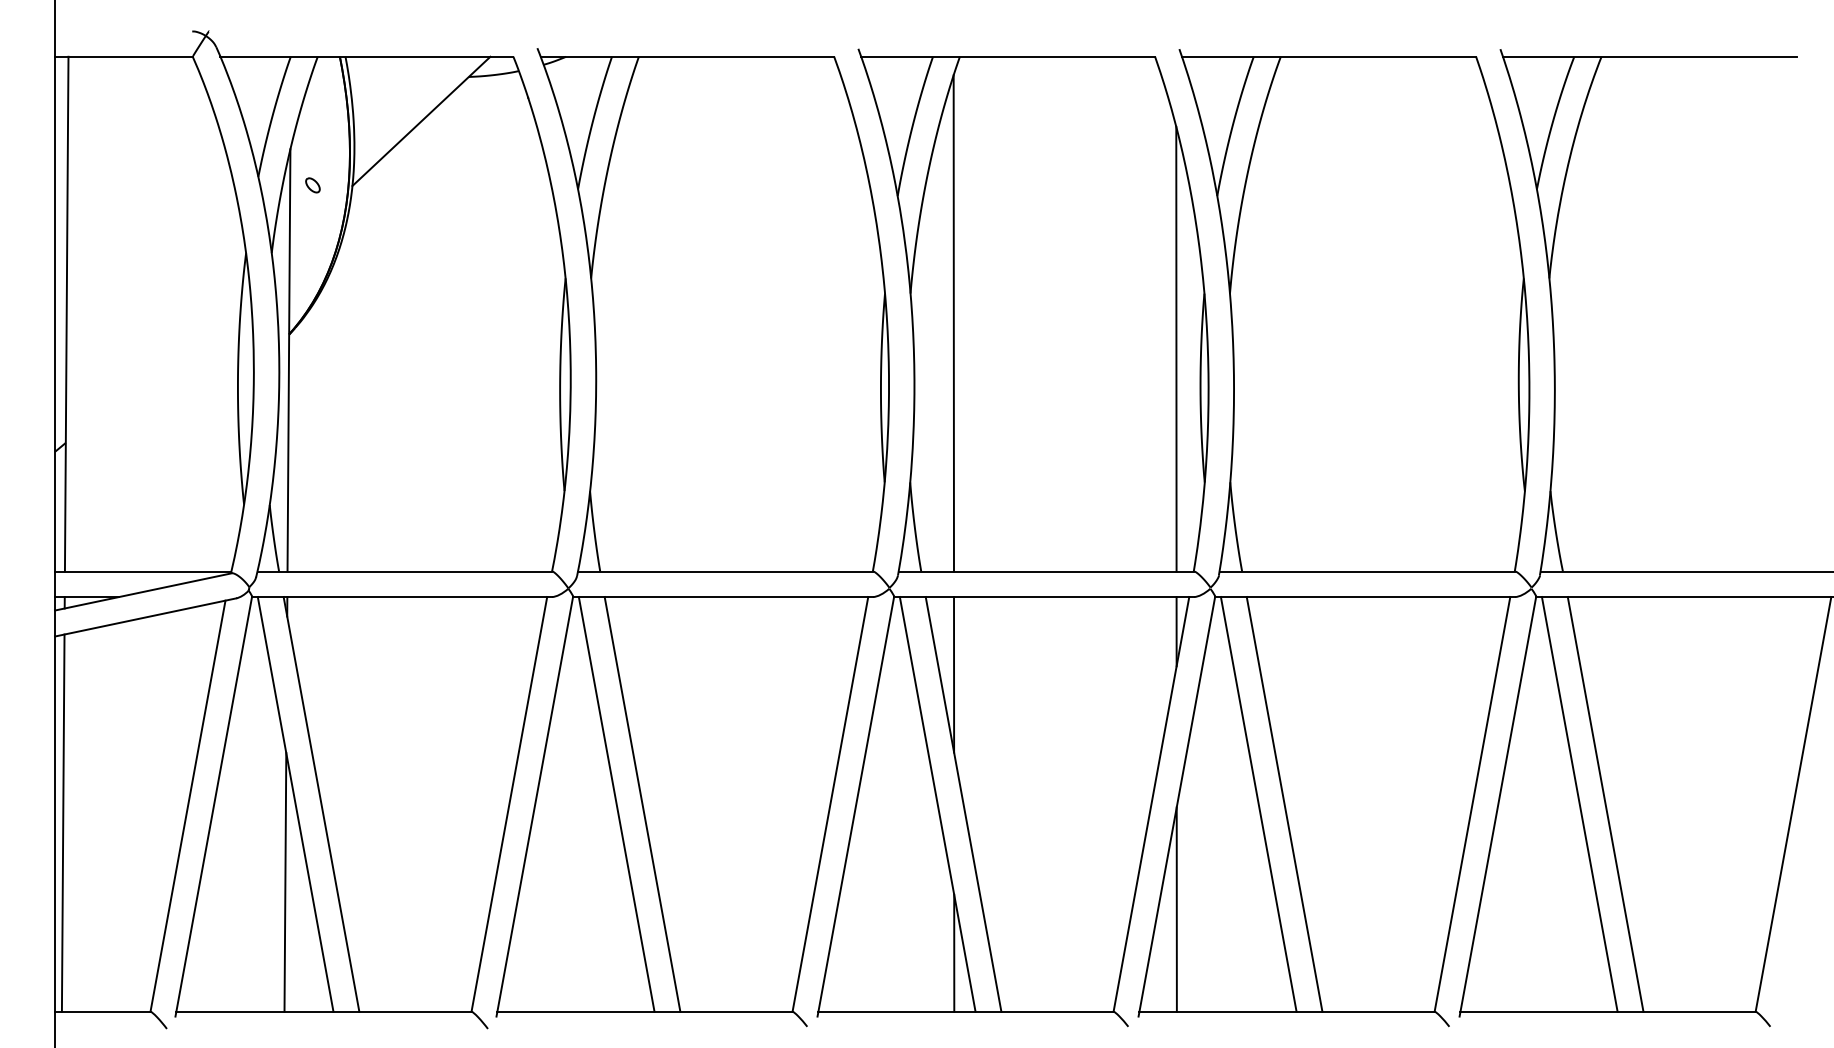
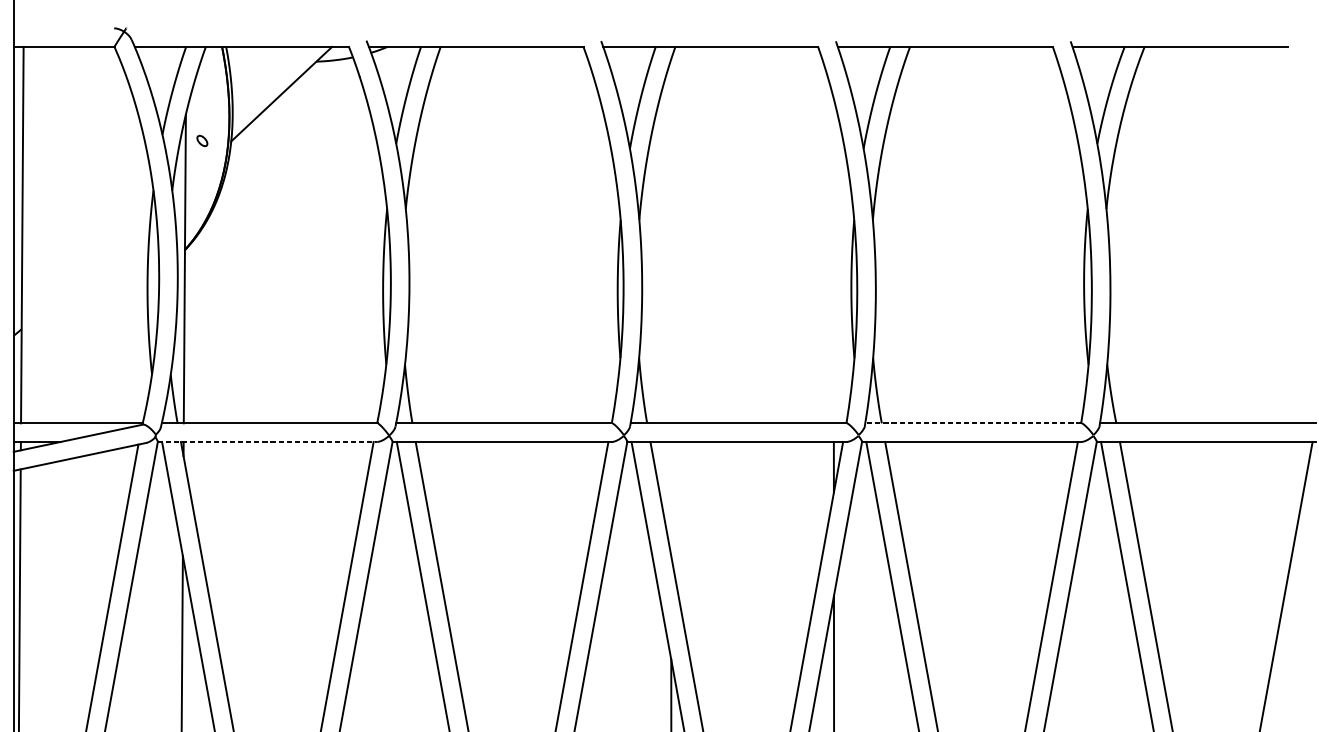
line: (953, 323) -> (670, 241), removed
line: (1176, 348) -> (833, 260), removed
line: (1367, 571) -> (973, 423), solid -> dashed
line: (402, 597) -> (267, 442), solid -> dashed
line: (954, 674) -> (671, 498), removed

